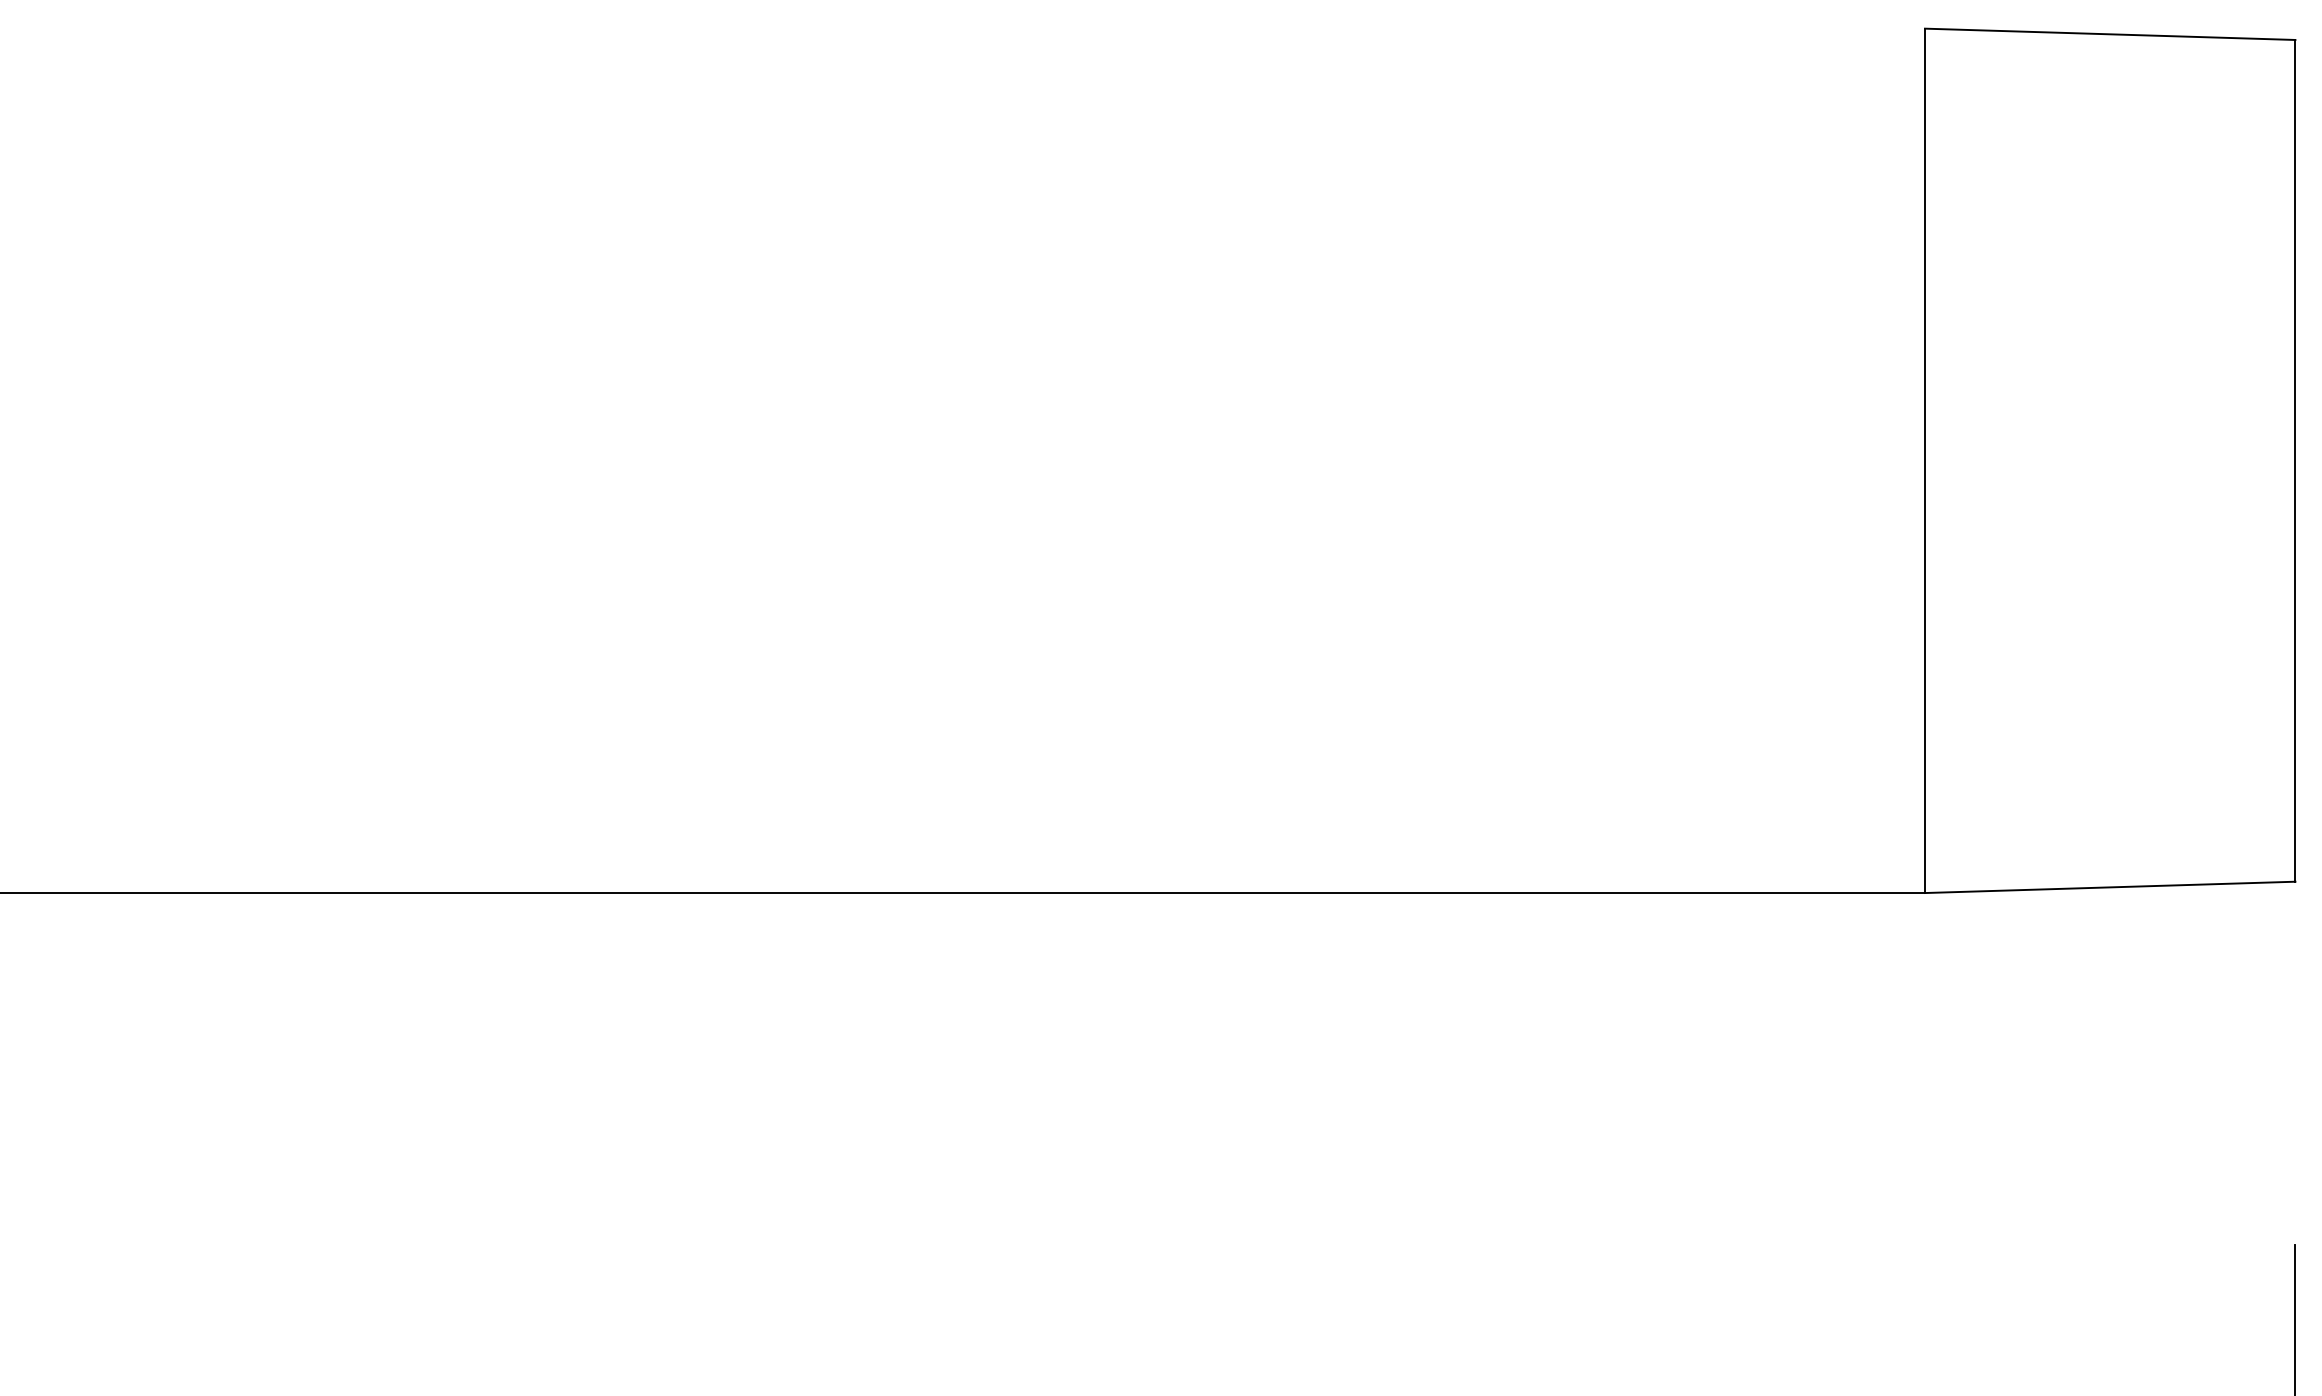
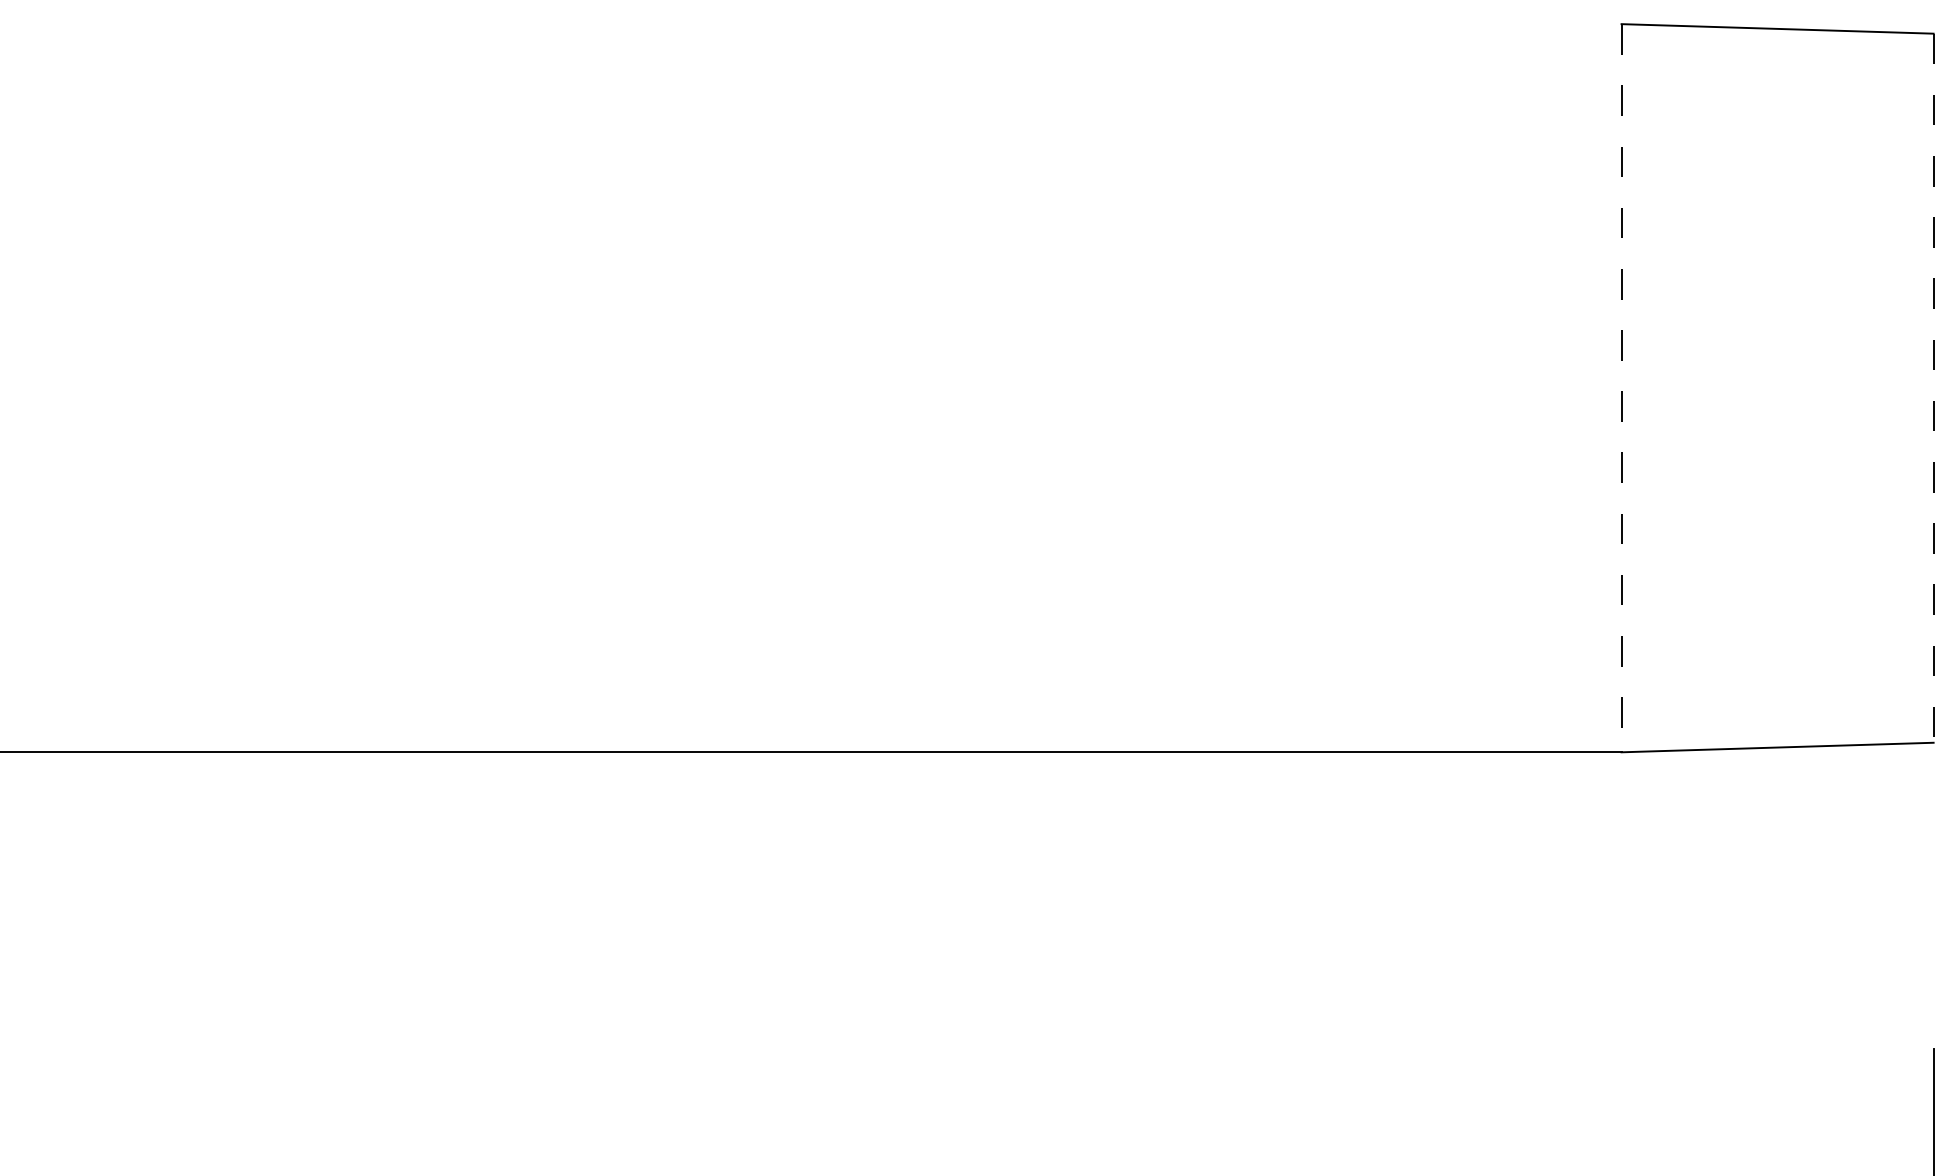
line: (2295, 460) -> (1933, 387), solid -> dashed
line: (1924, 461) -> (1621, 388), solid -> dashed

